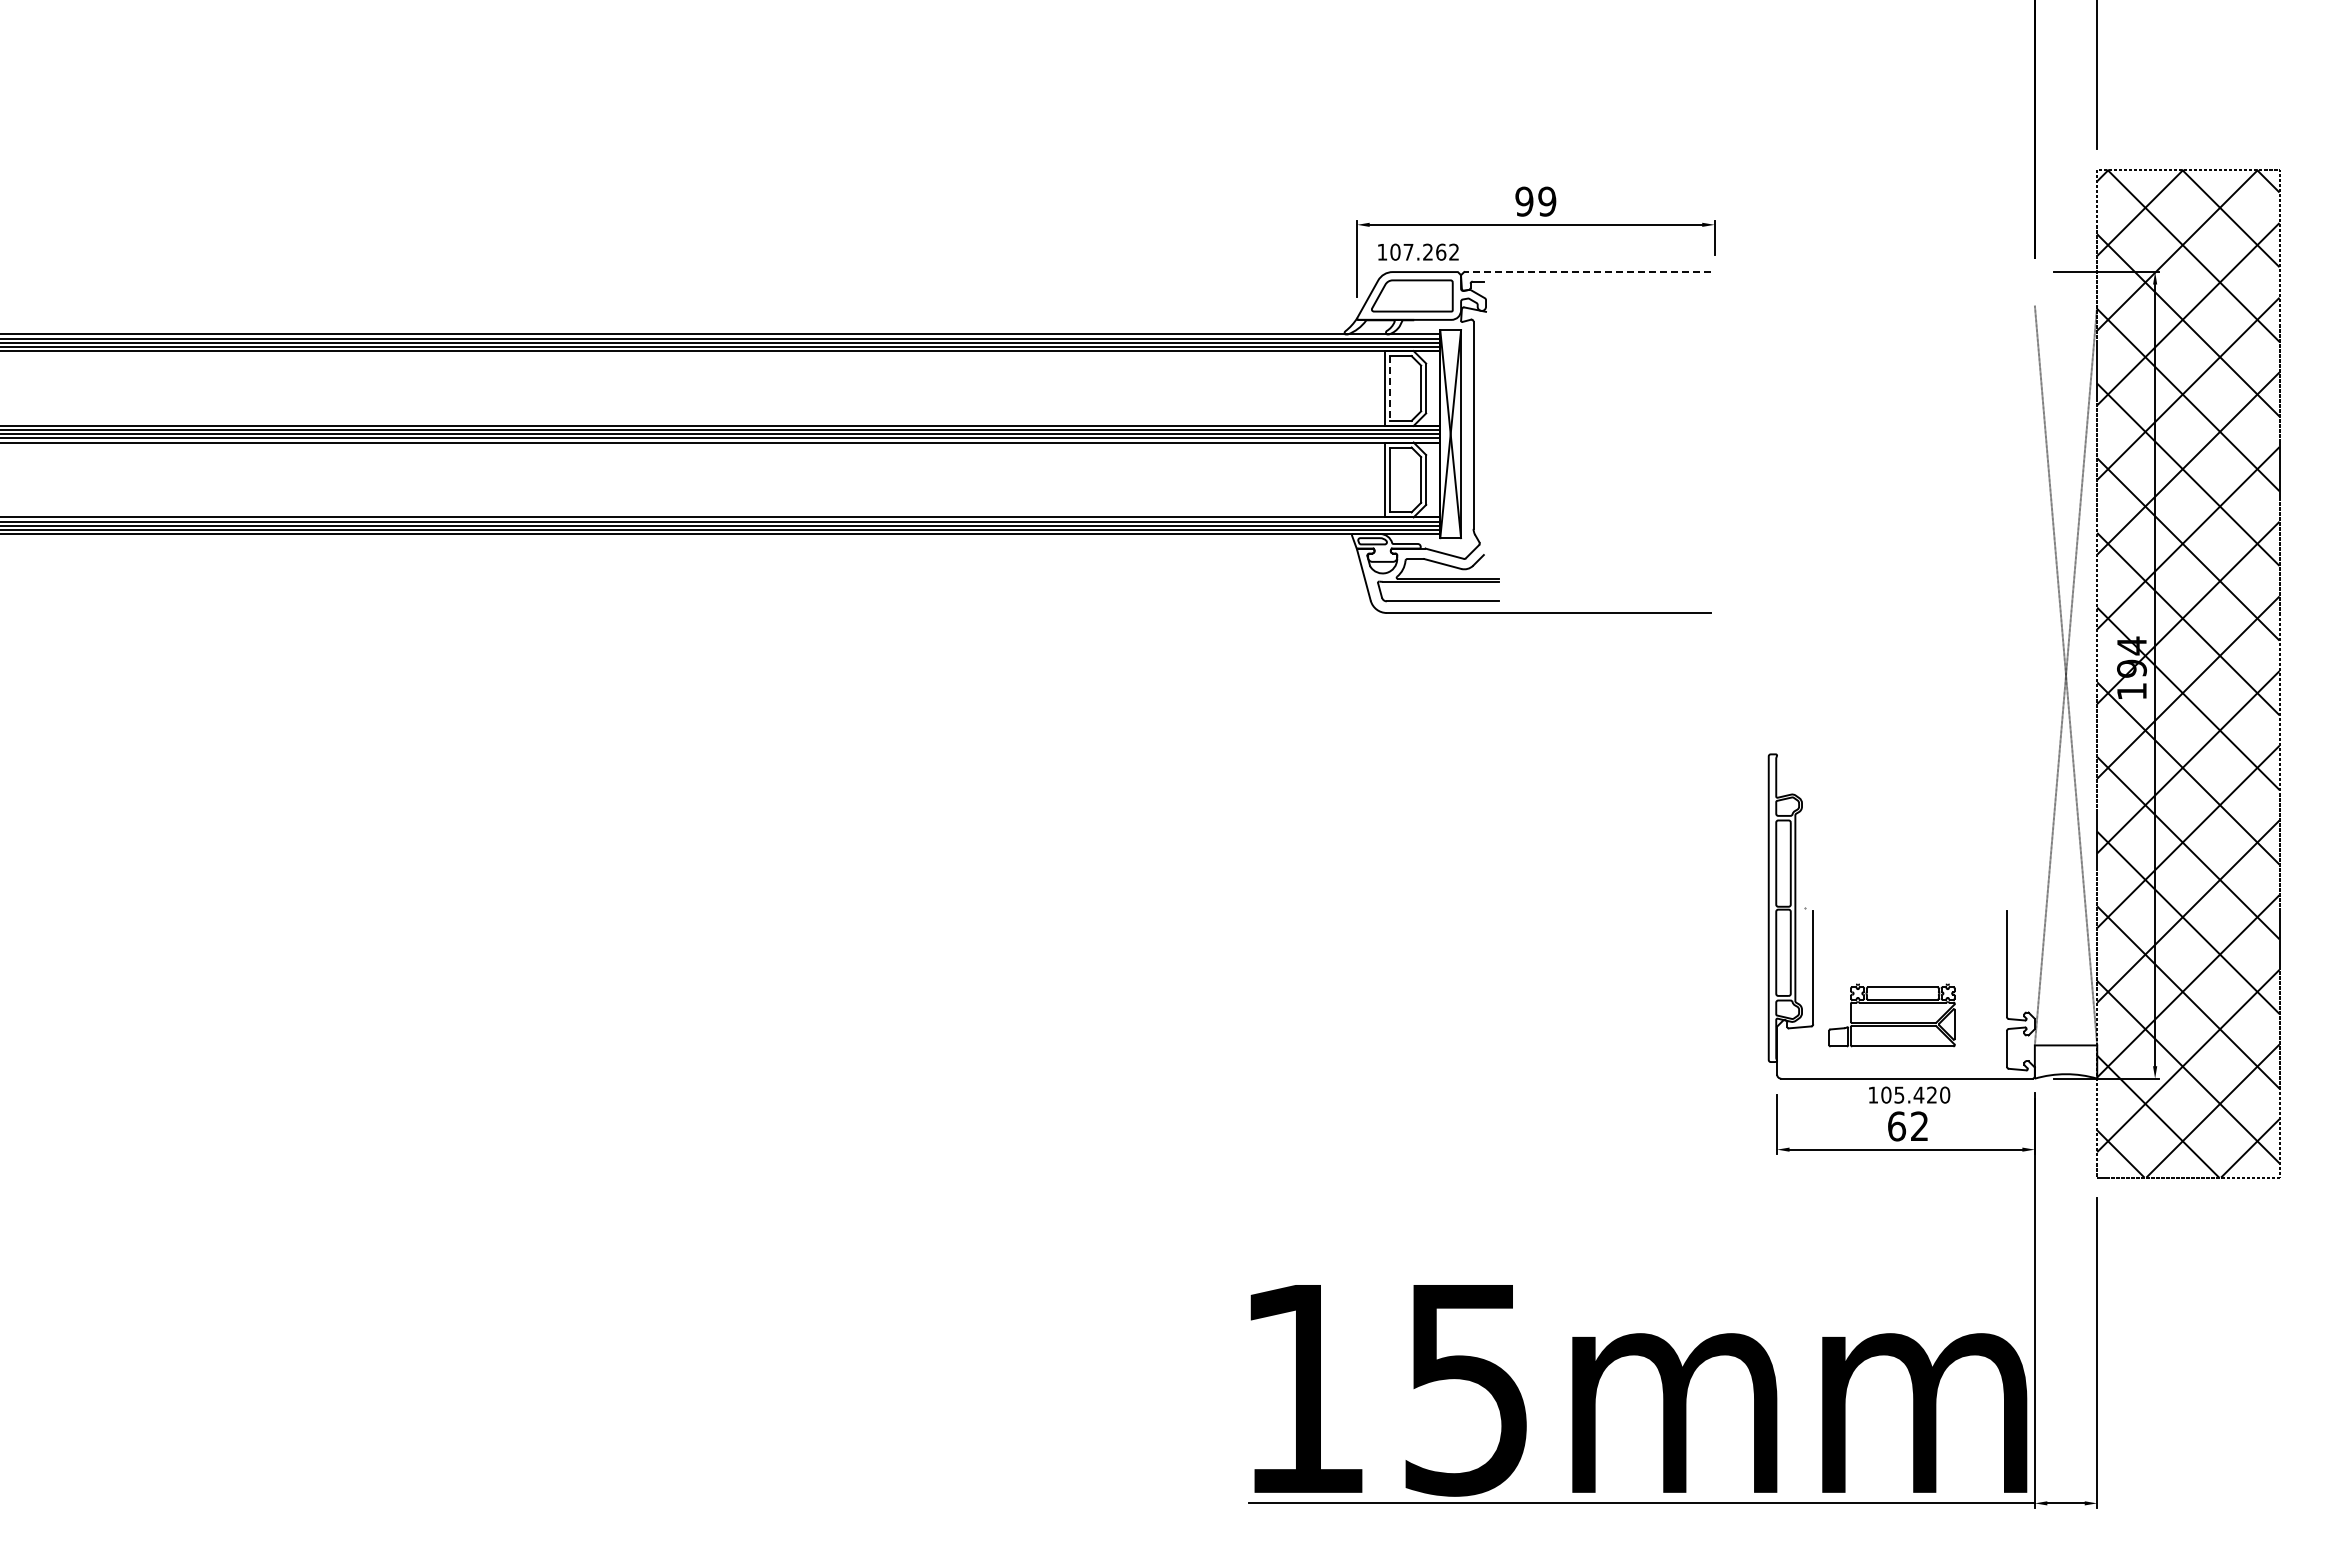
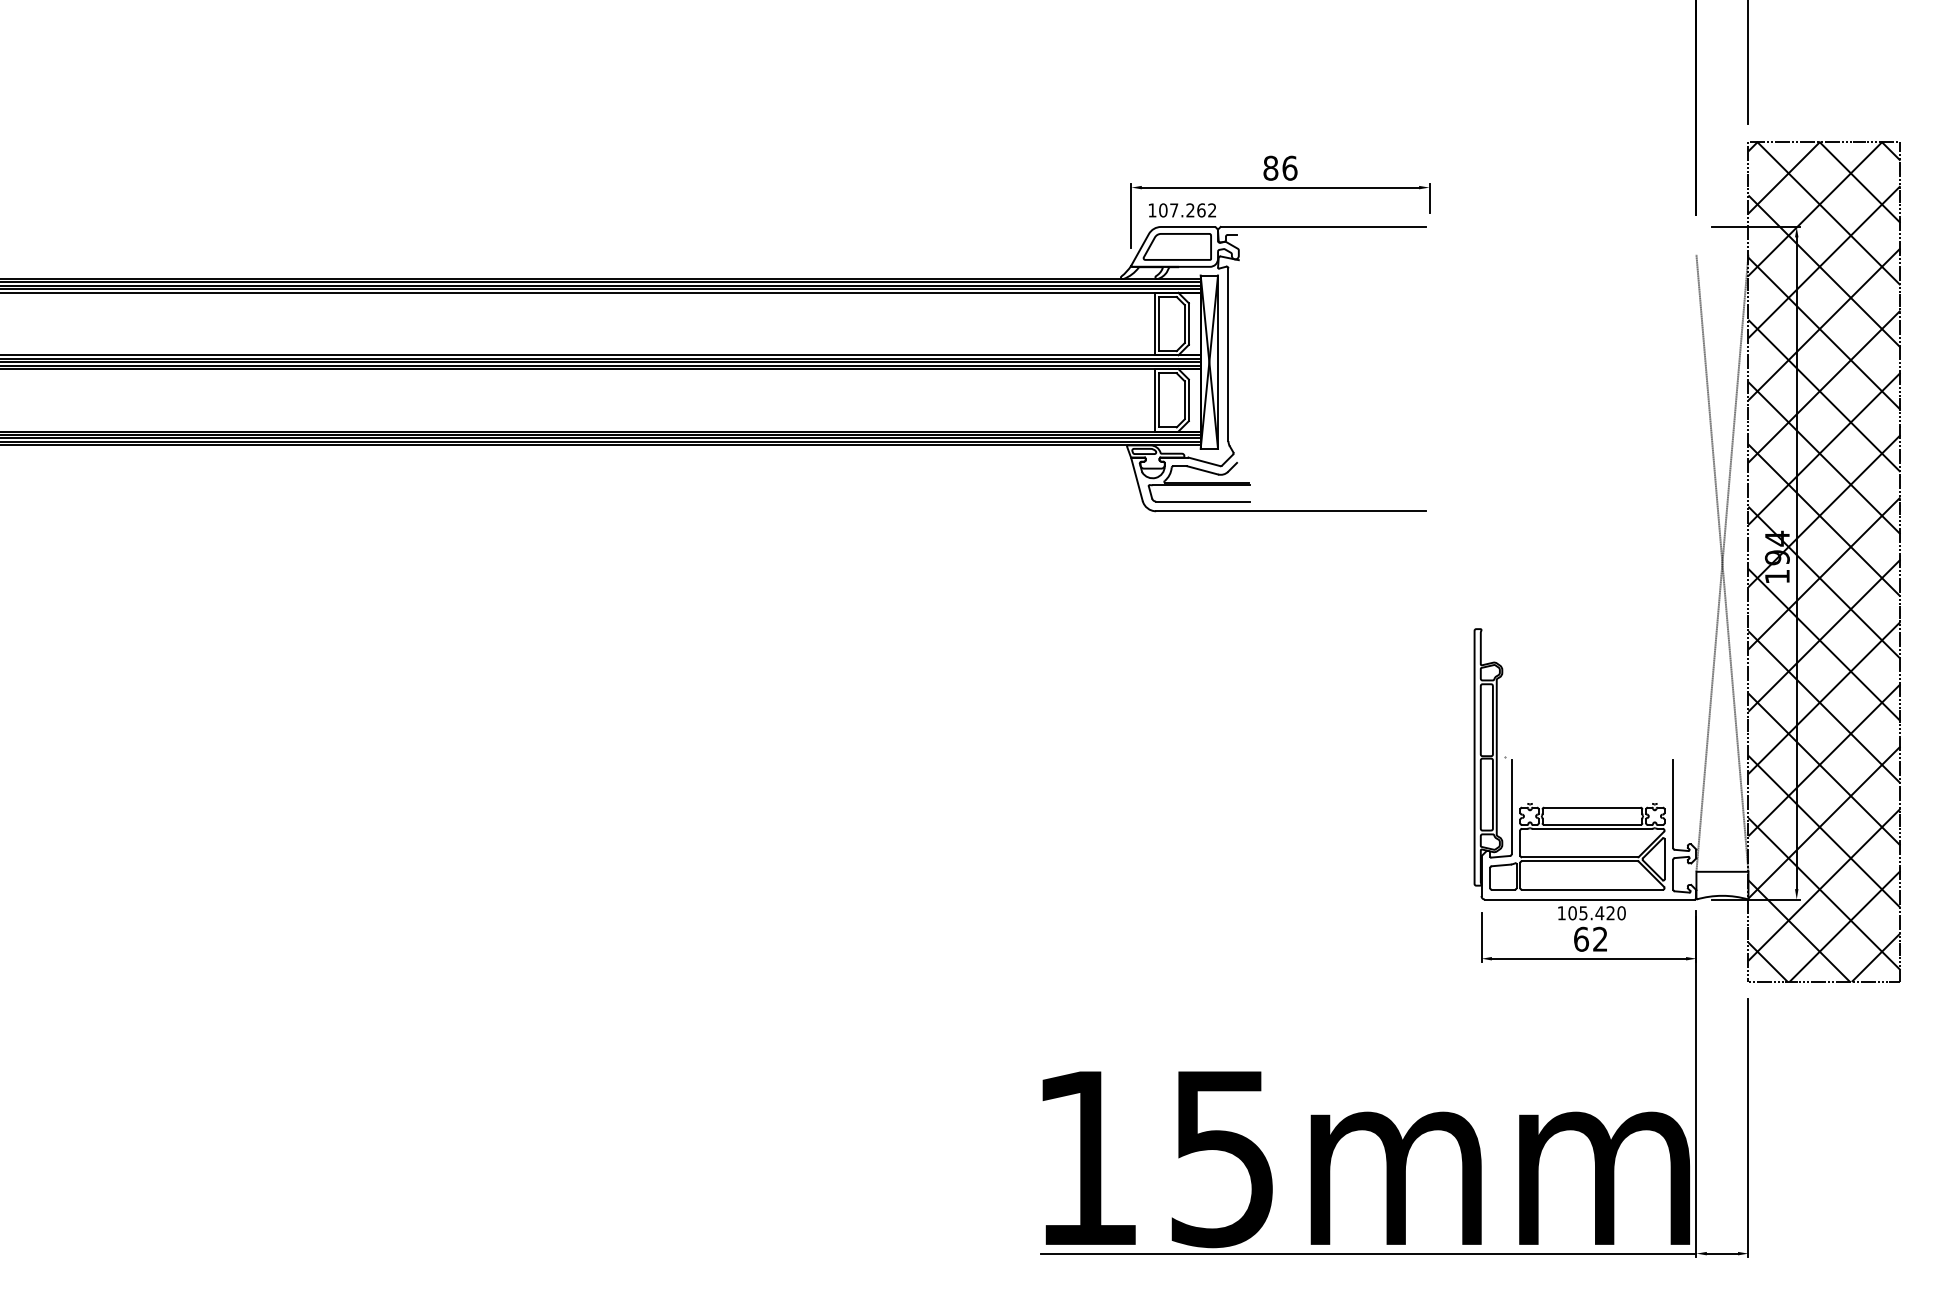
text: (1535, 201) -> (1280, 168), 99 -> 86
line: (1586, 272) -> (1322, 227), dashed -> solid
line: (1390, 388) -> (1159, 324), dashed -> solid
part: (1891, 1015) -> (1576, 846), size x1.67

